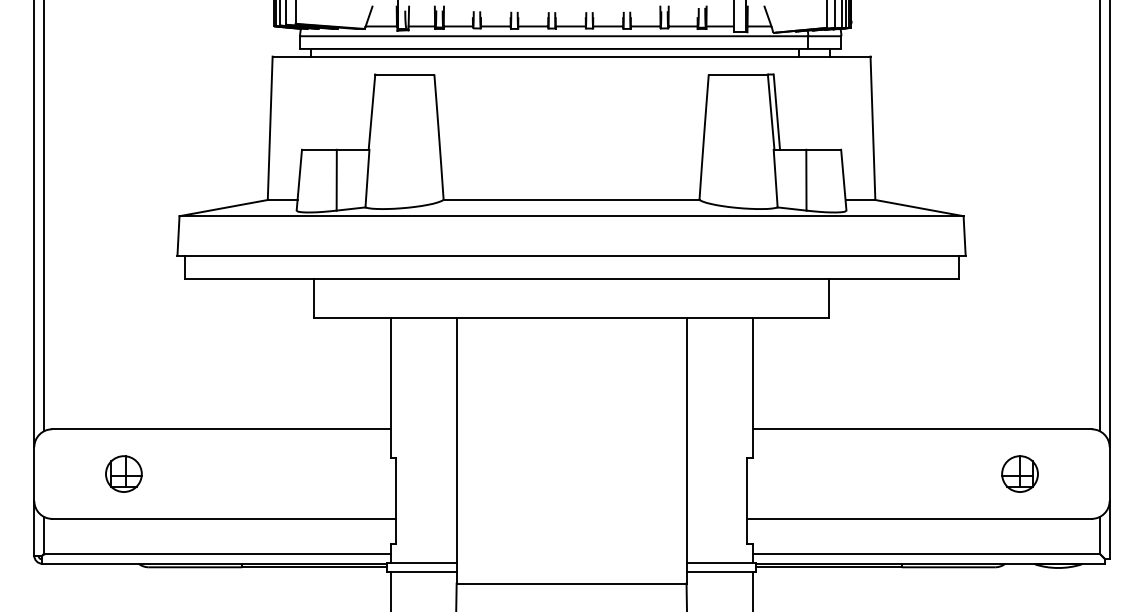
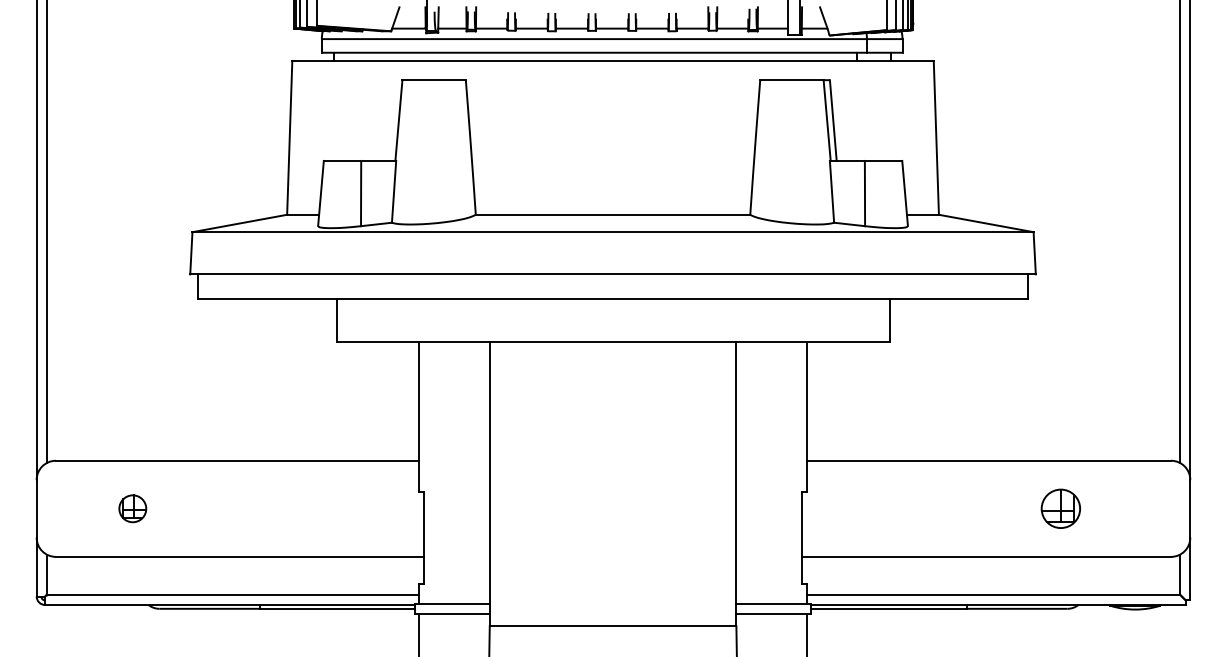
part: (123, 473) -> (132, 508), size x0.7
part: (1019, 473) -> (1060, 508), moved

